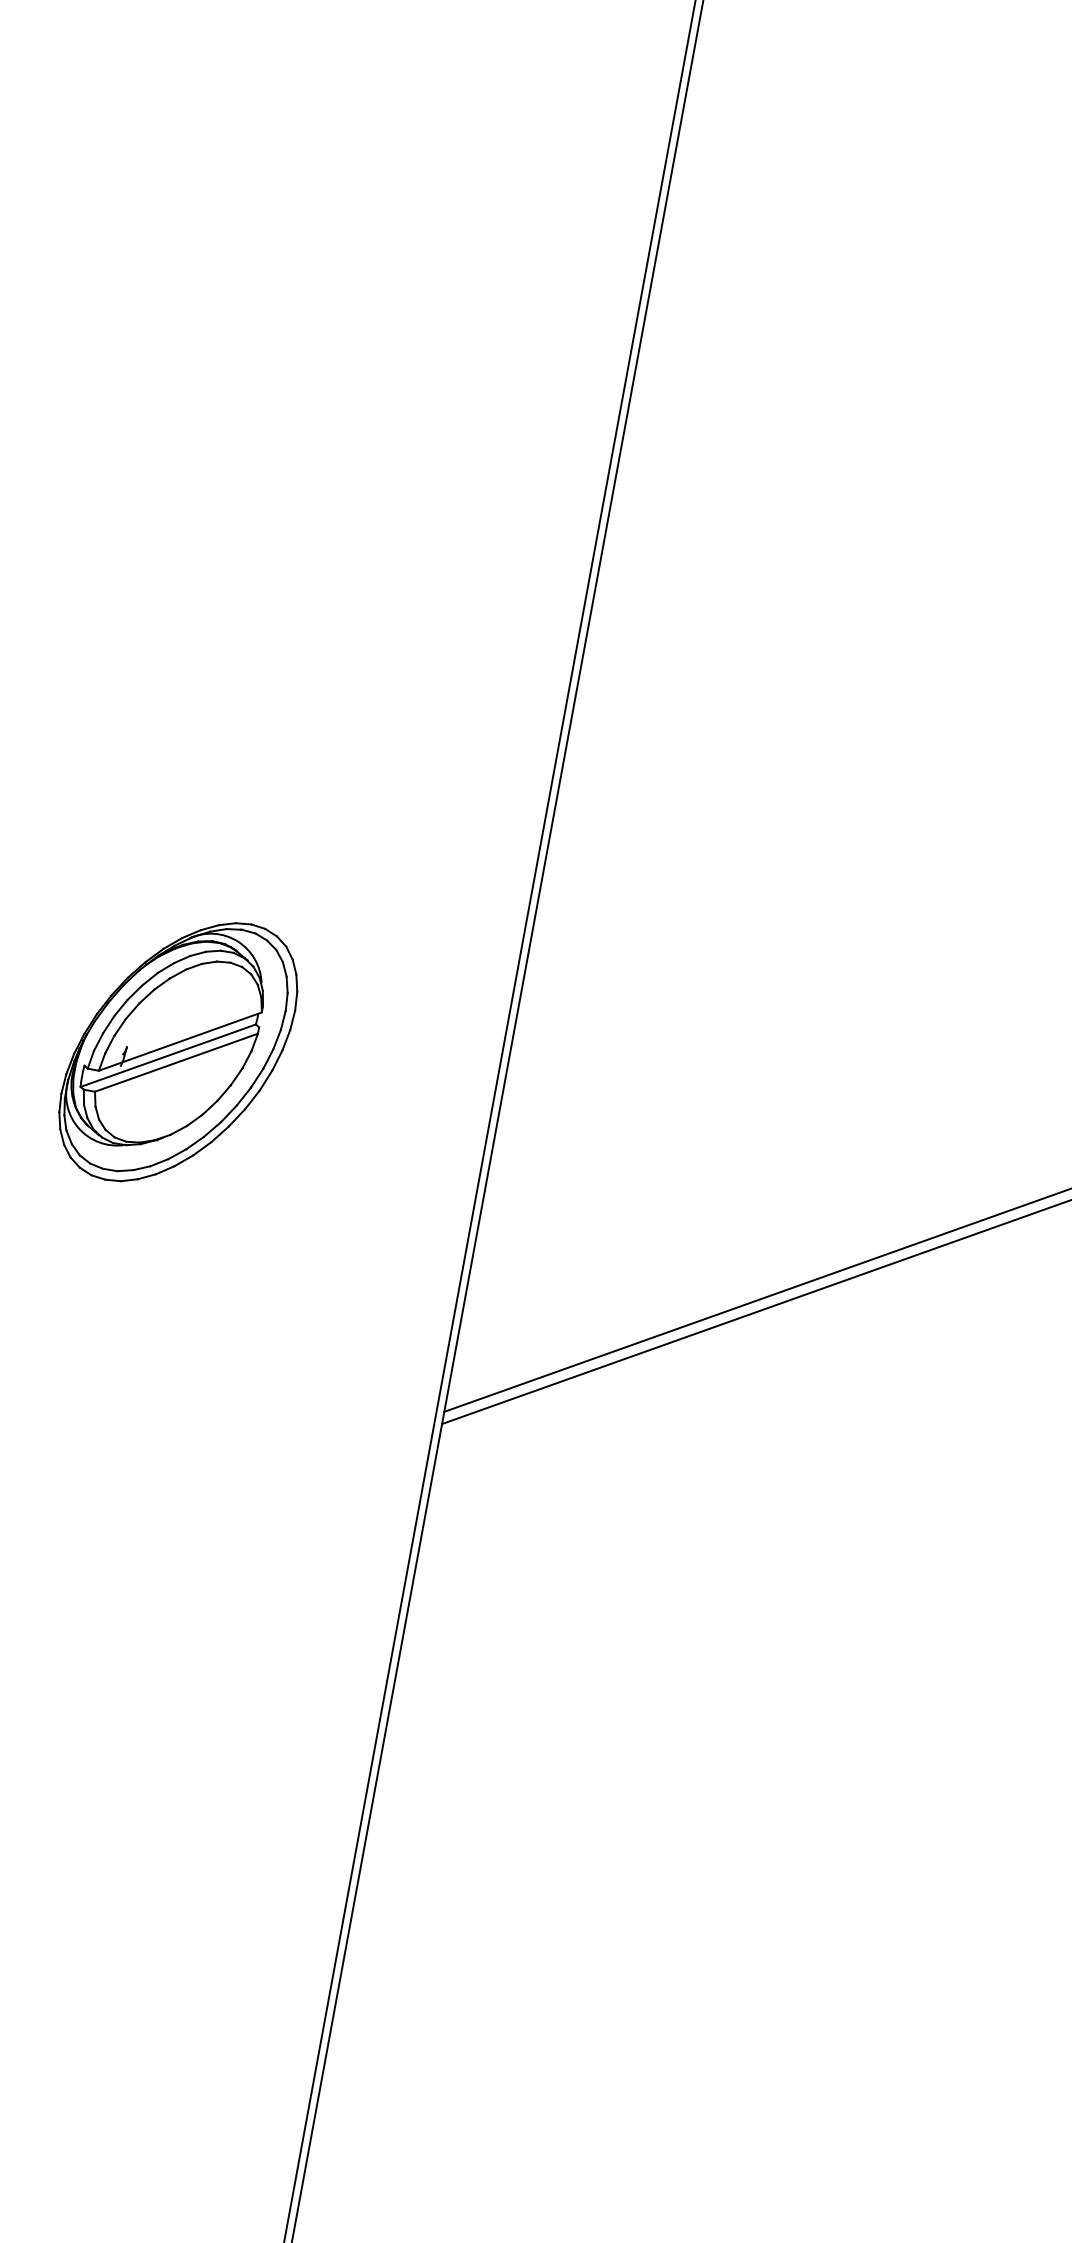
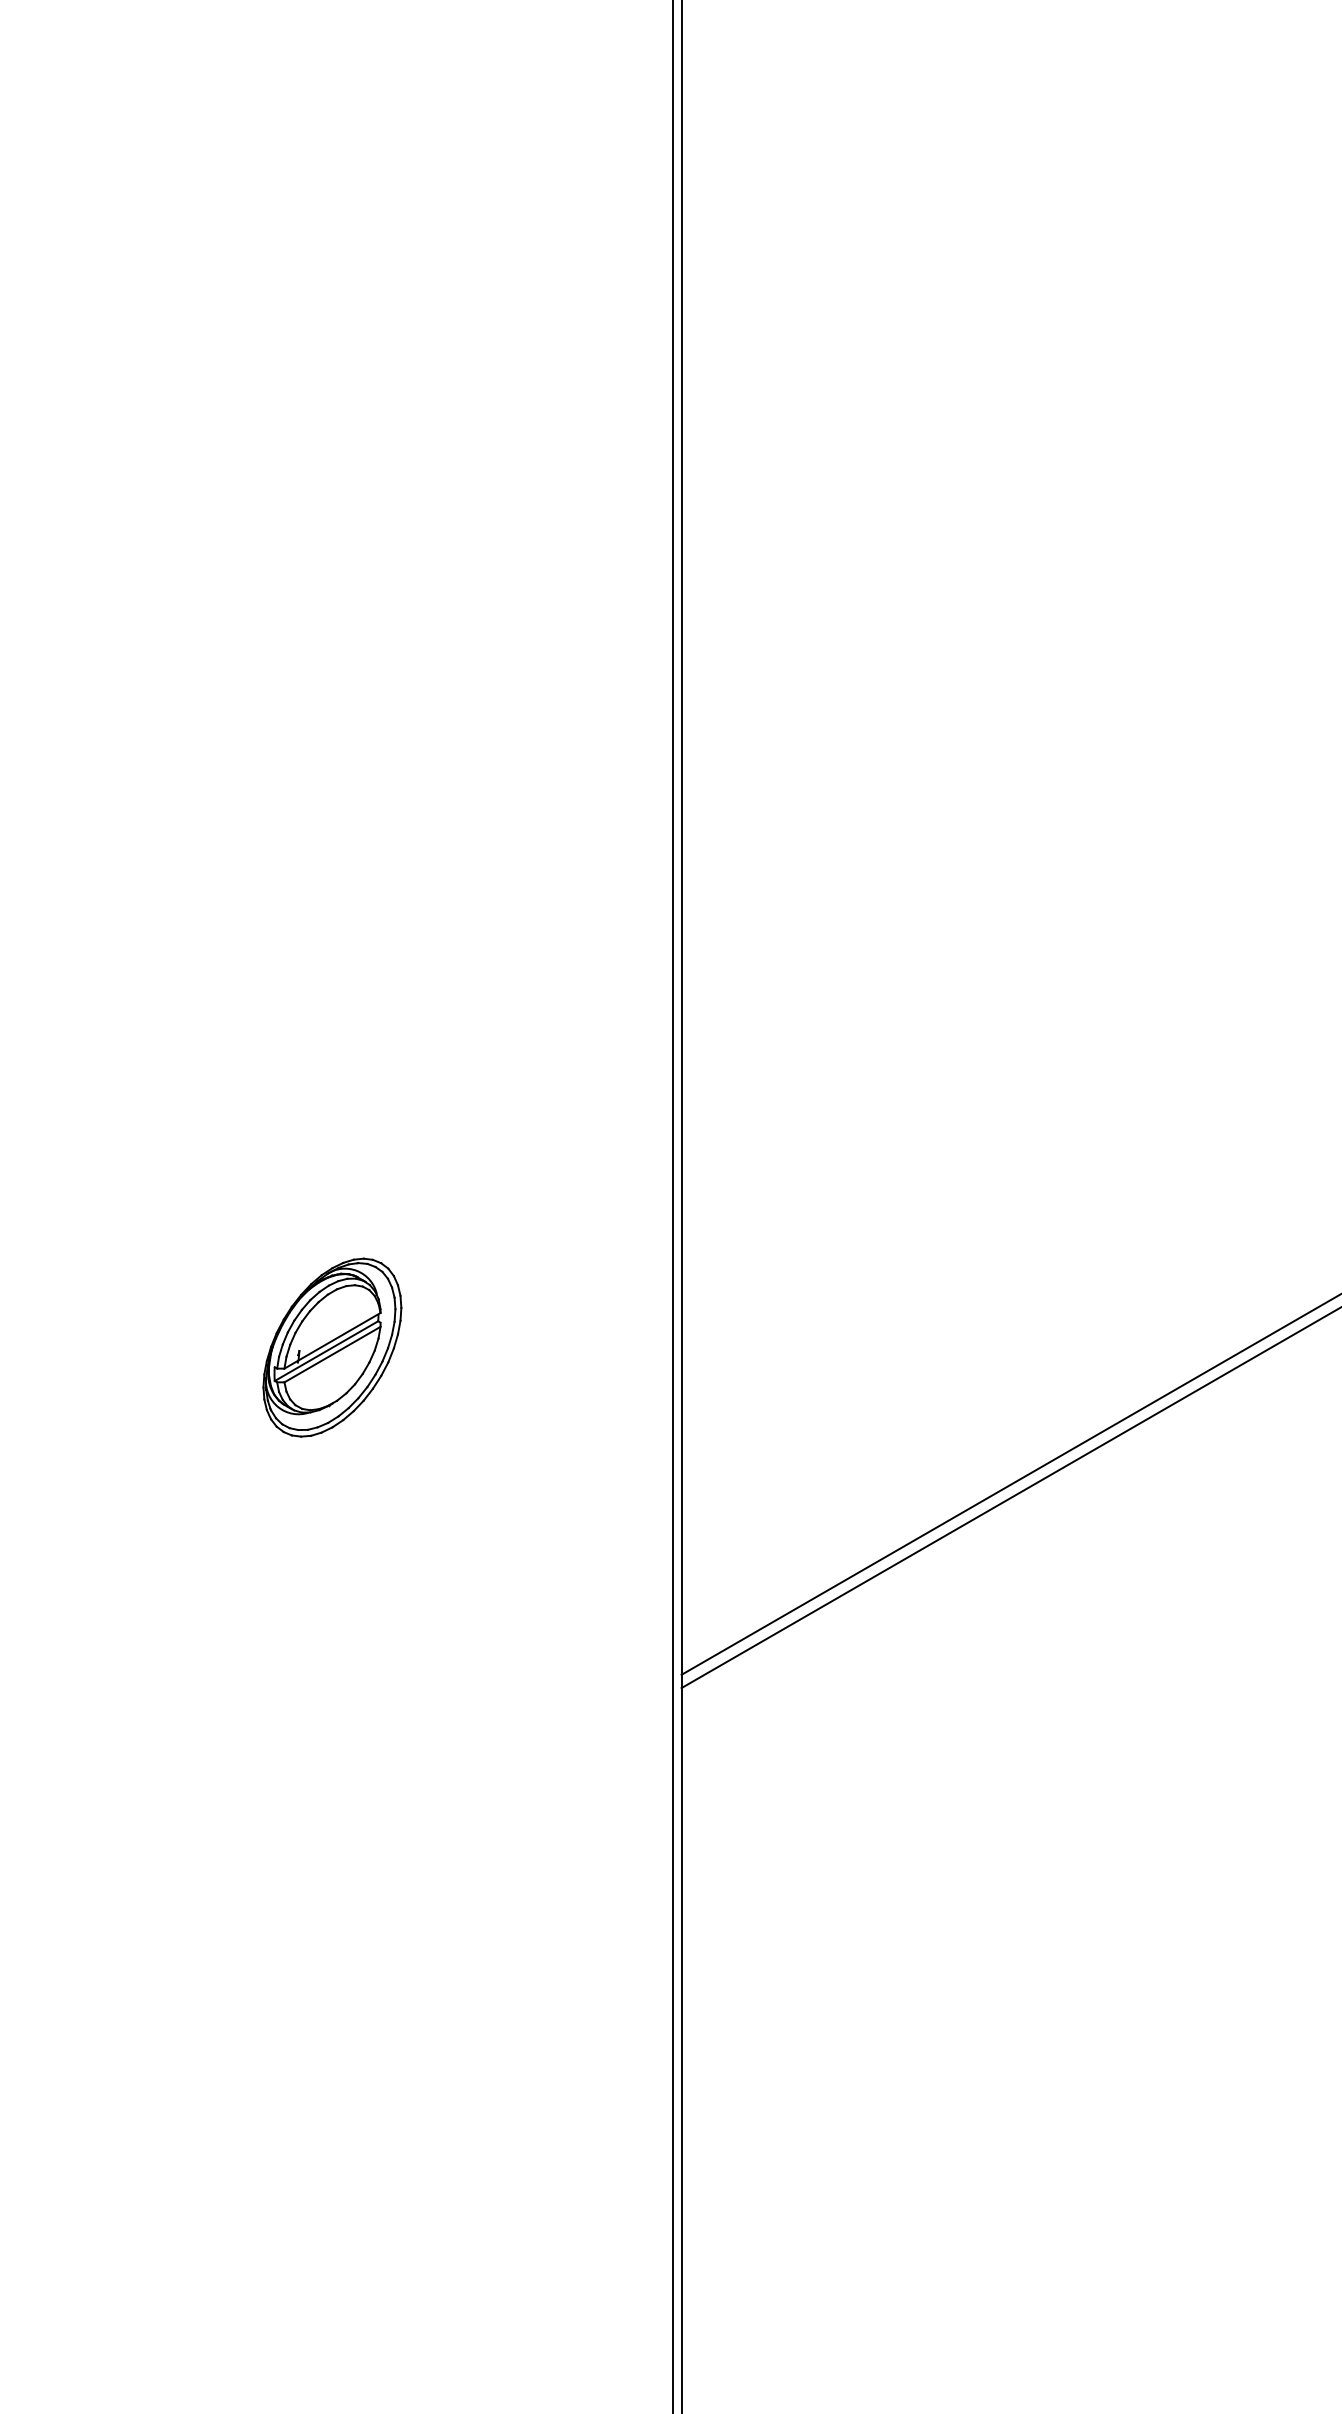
part: (178, 1051) -> (332, 1347), size x0.6

